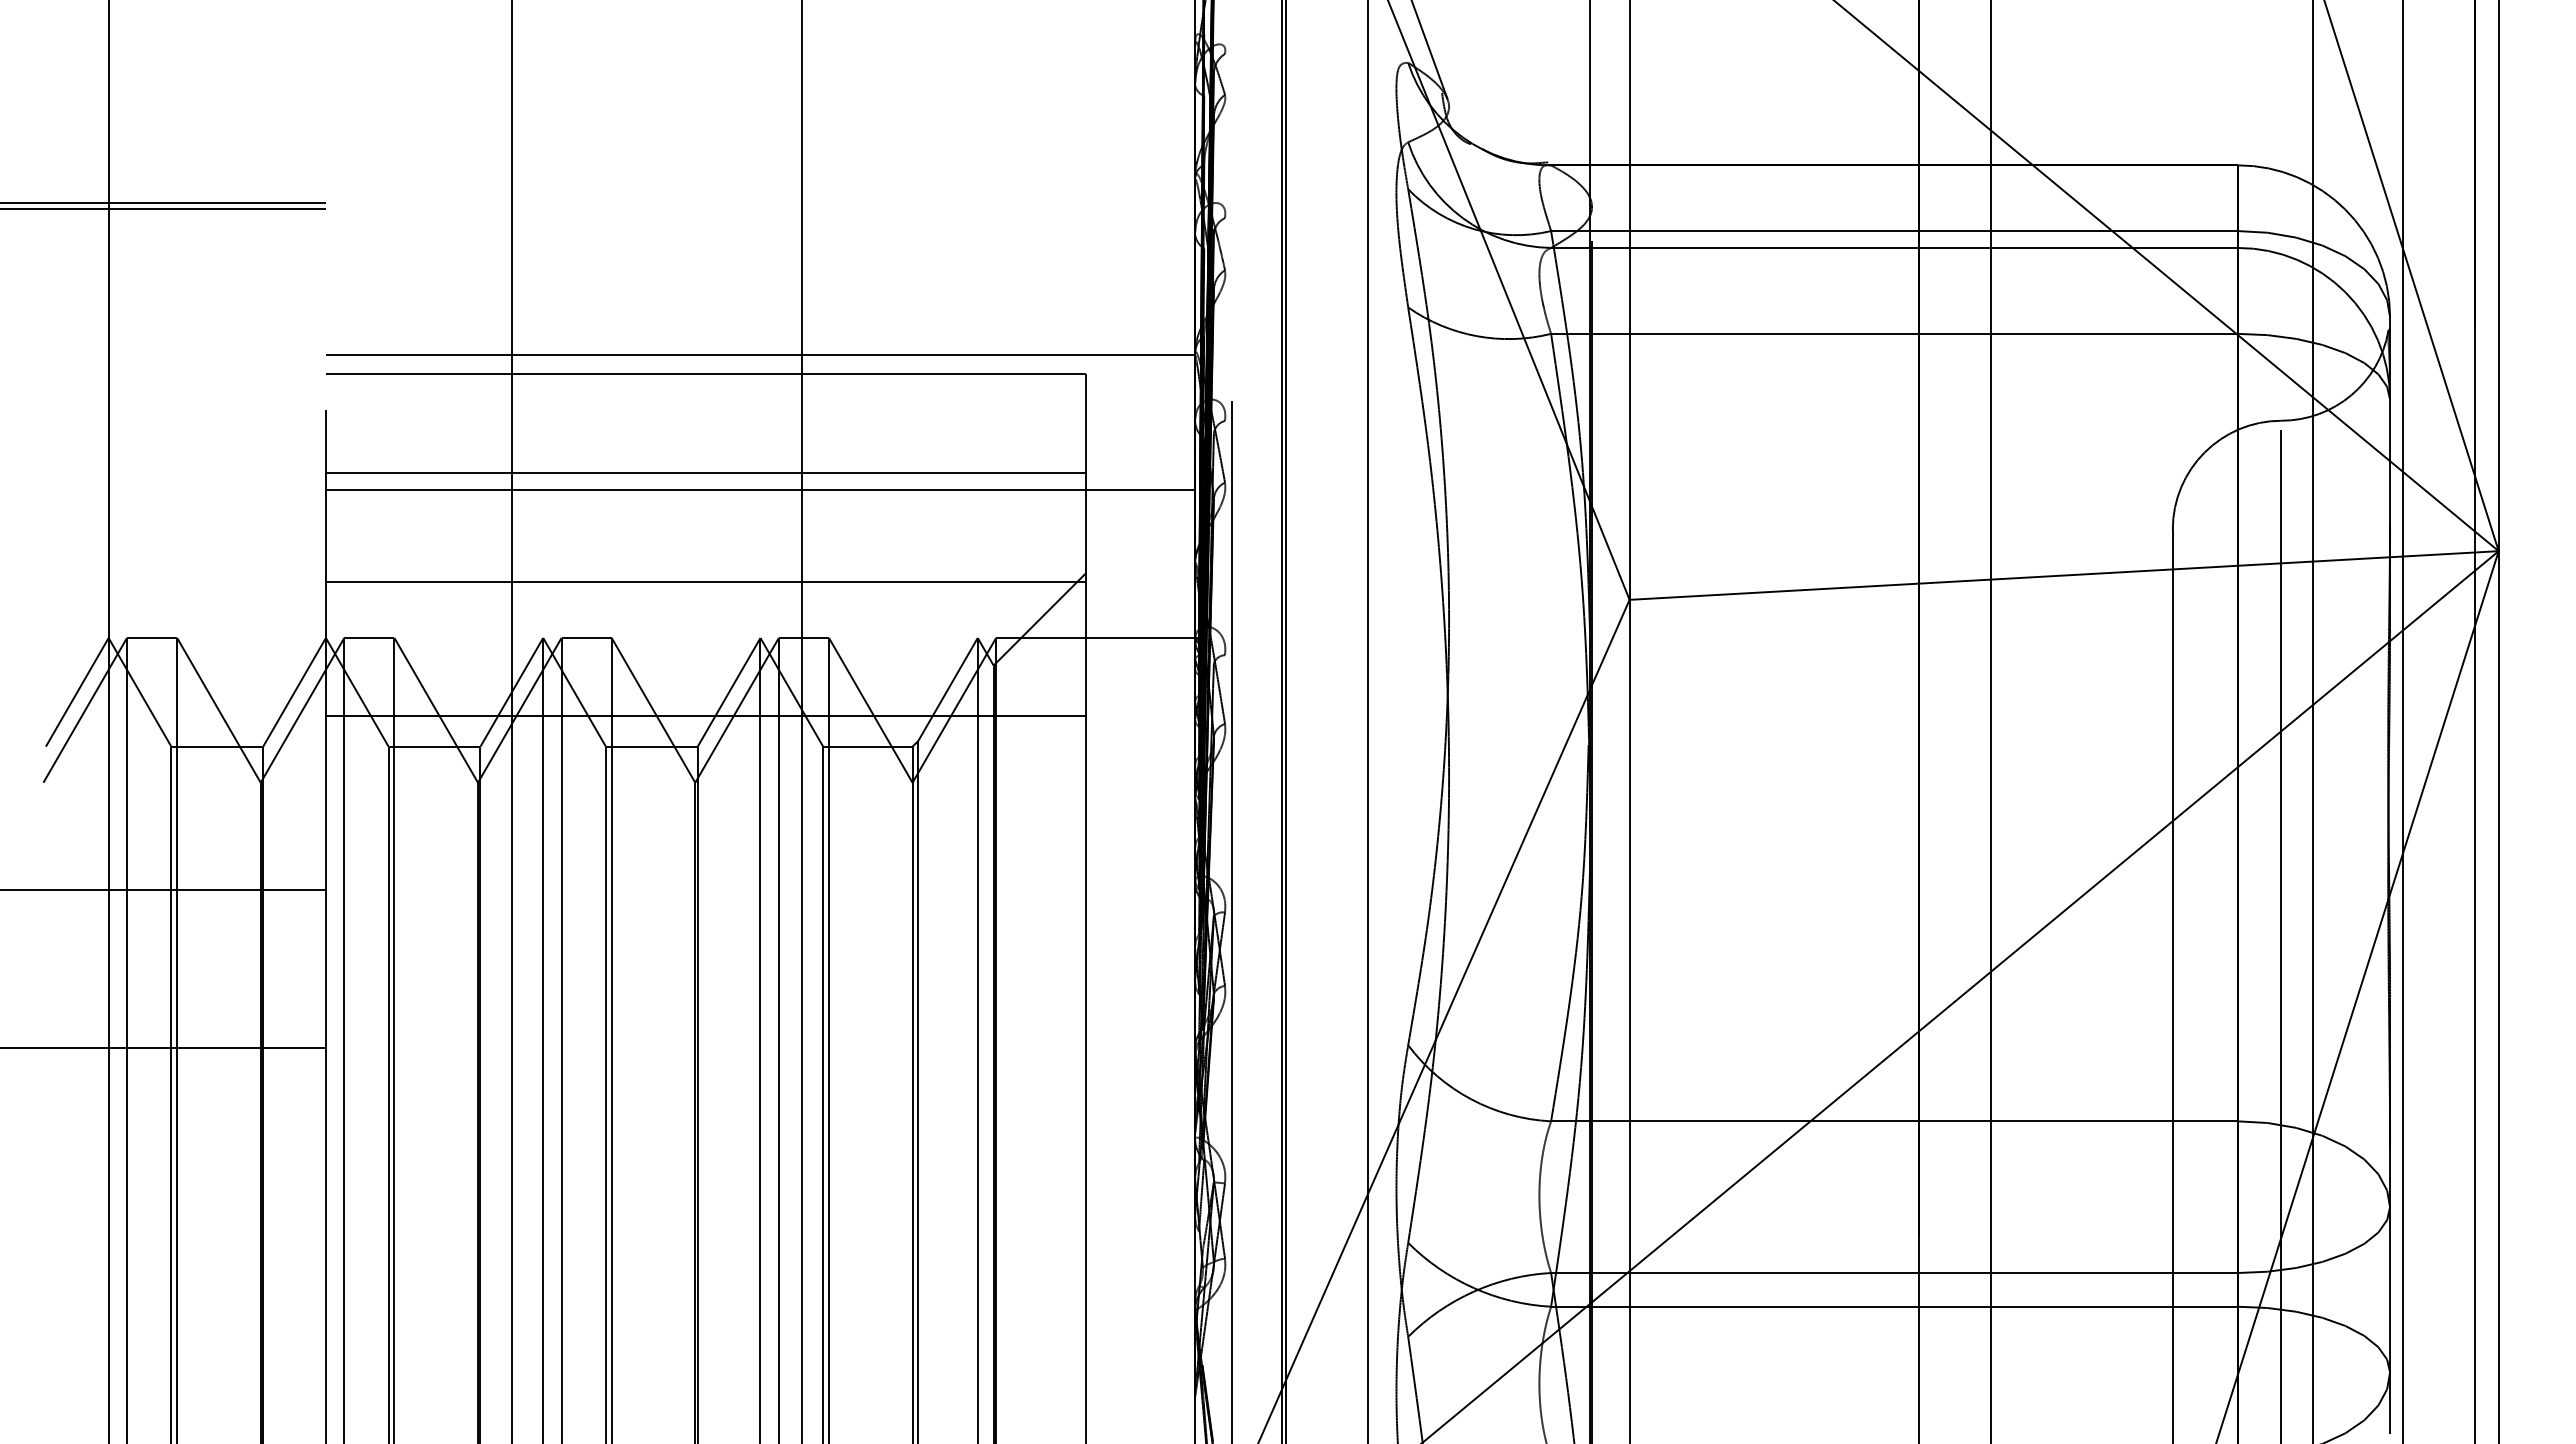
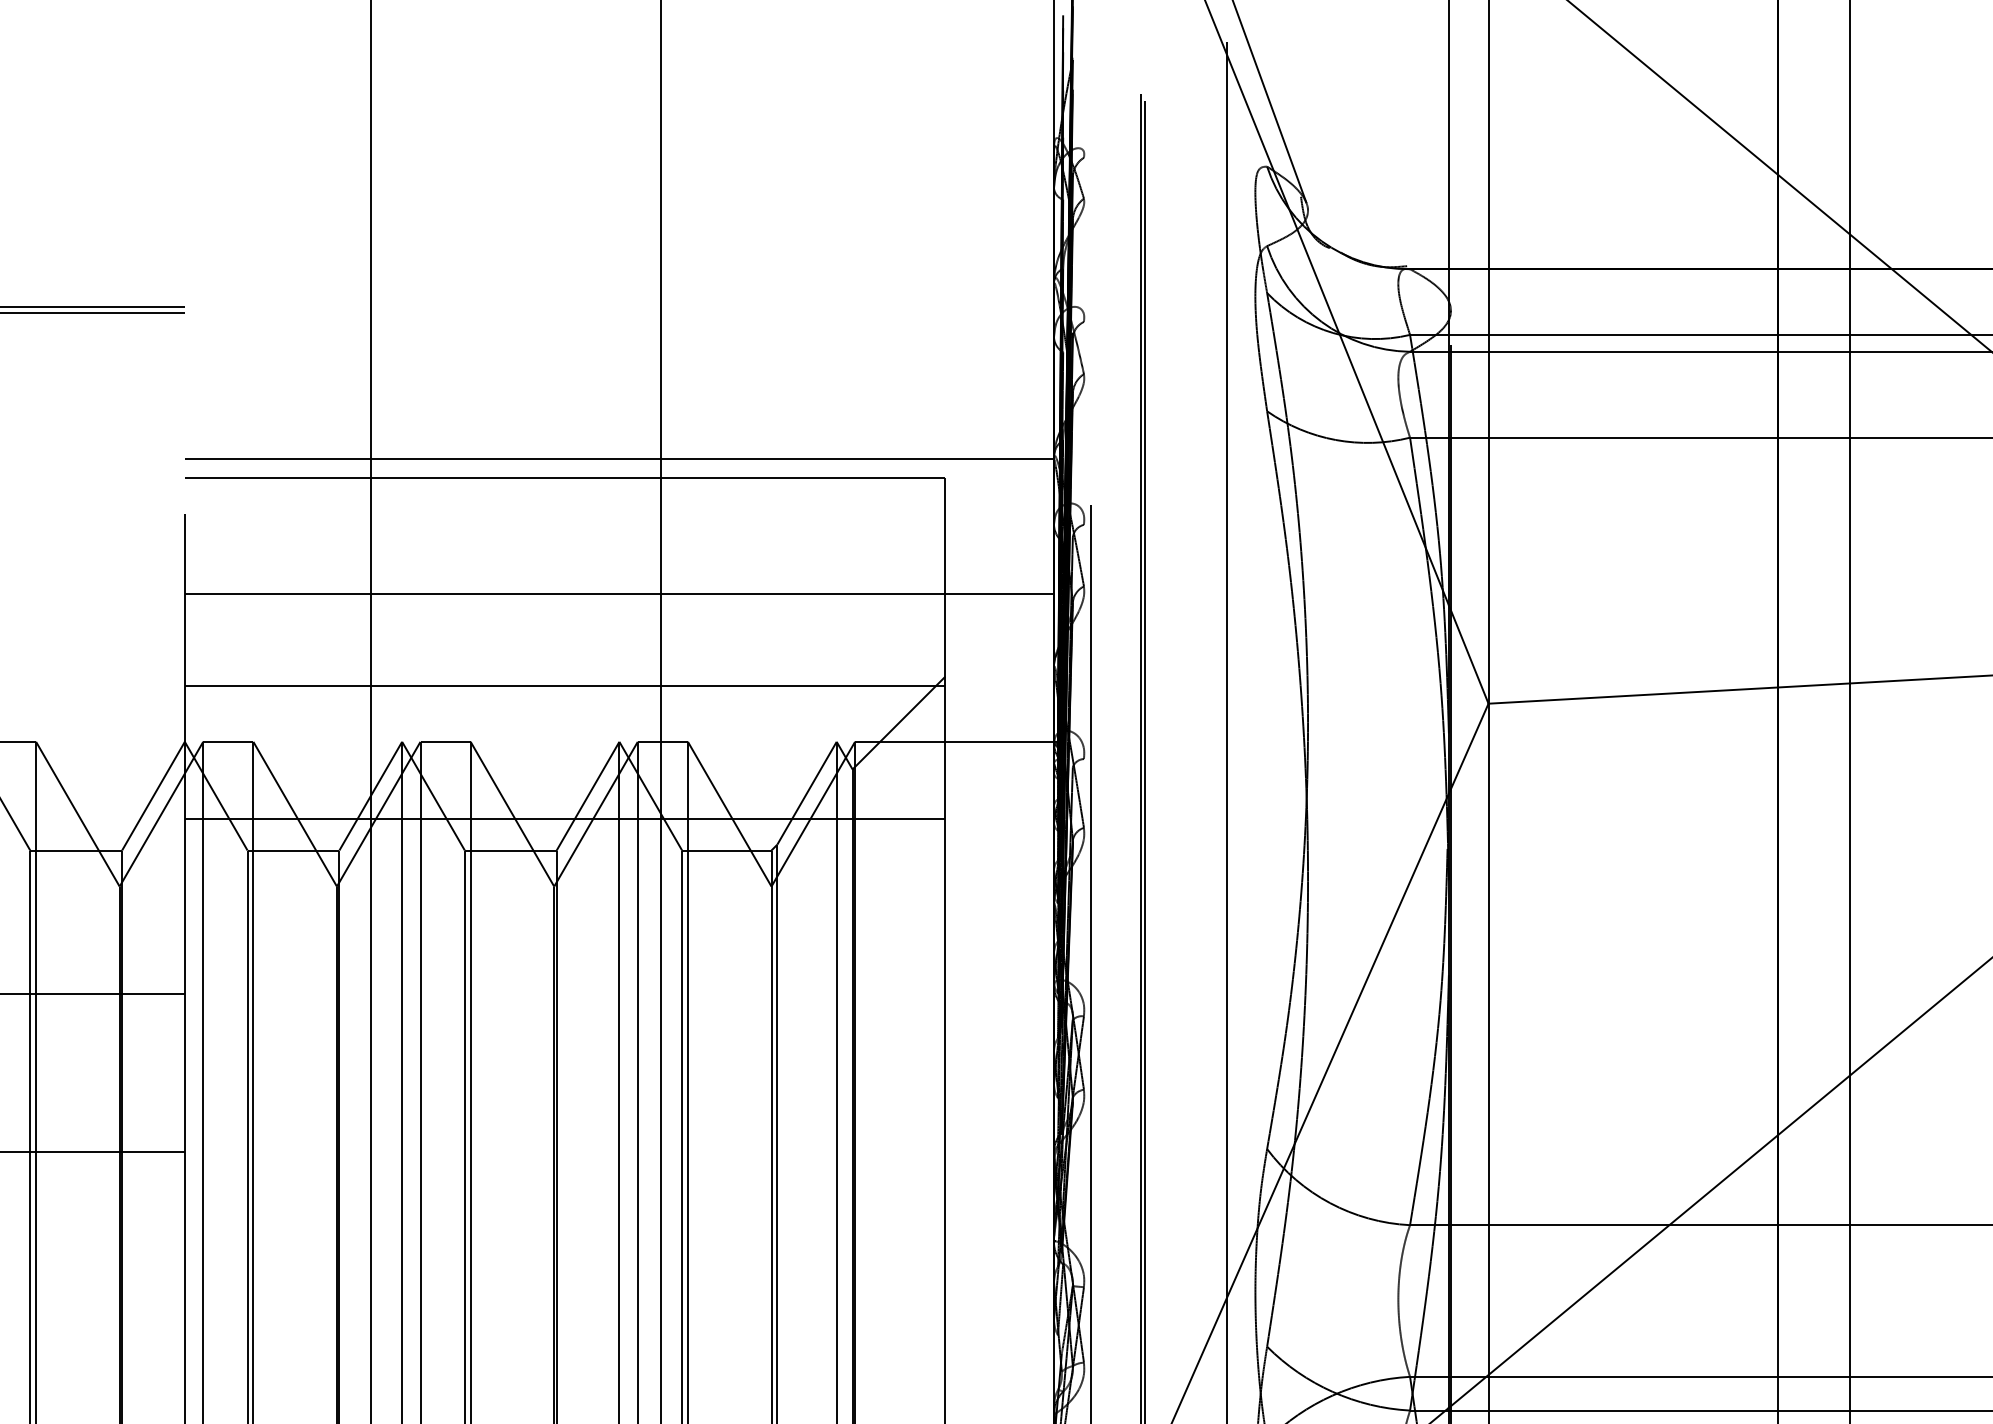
line: (705, 472) -> (564, 576), removed

